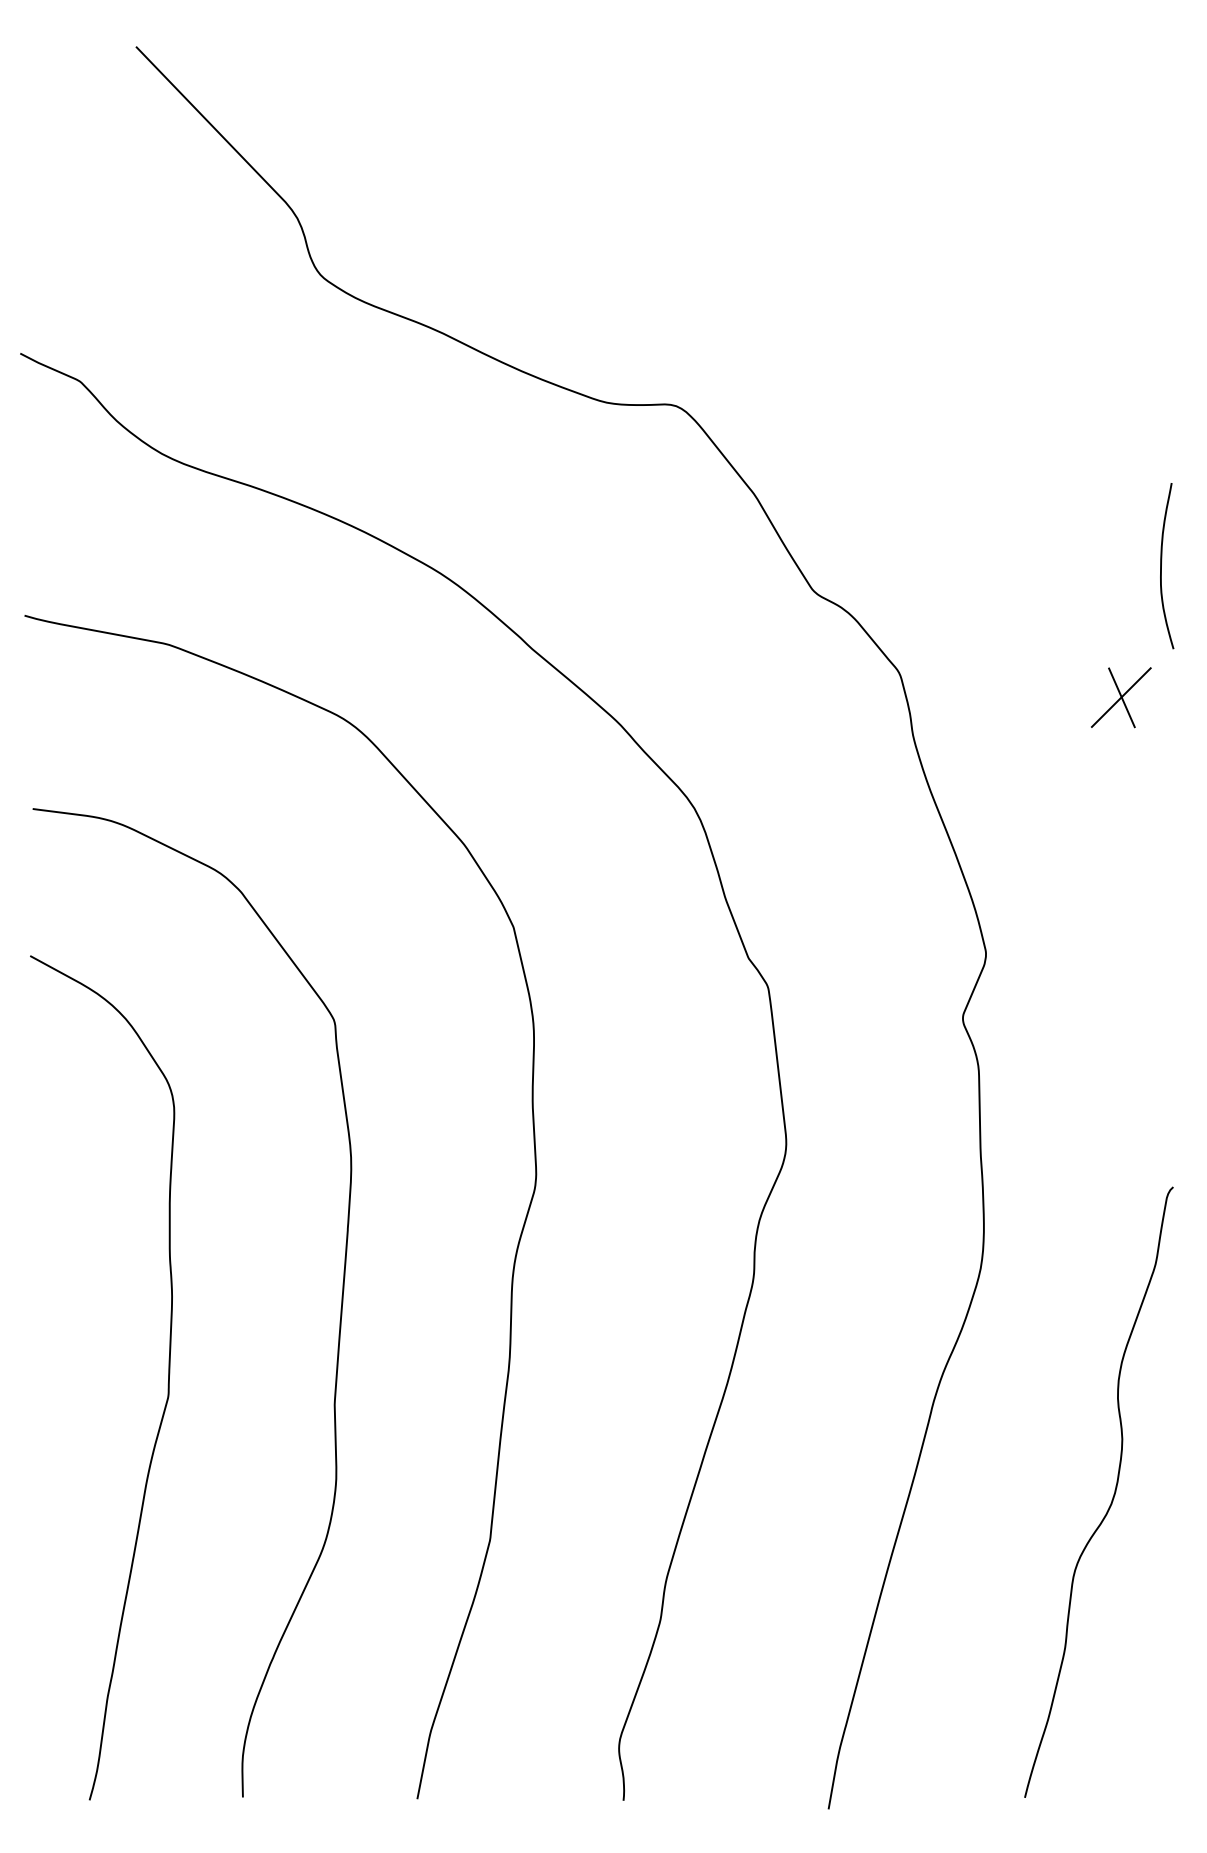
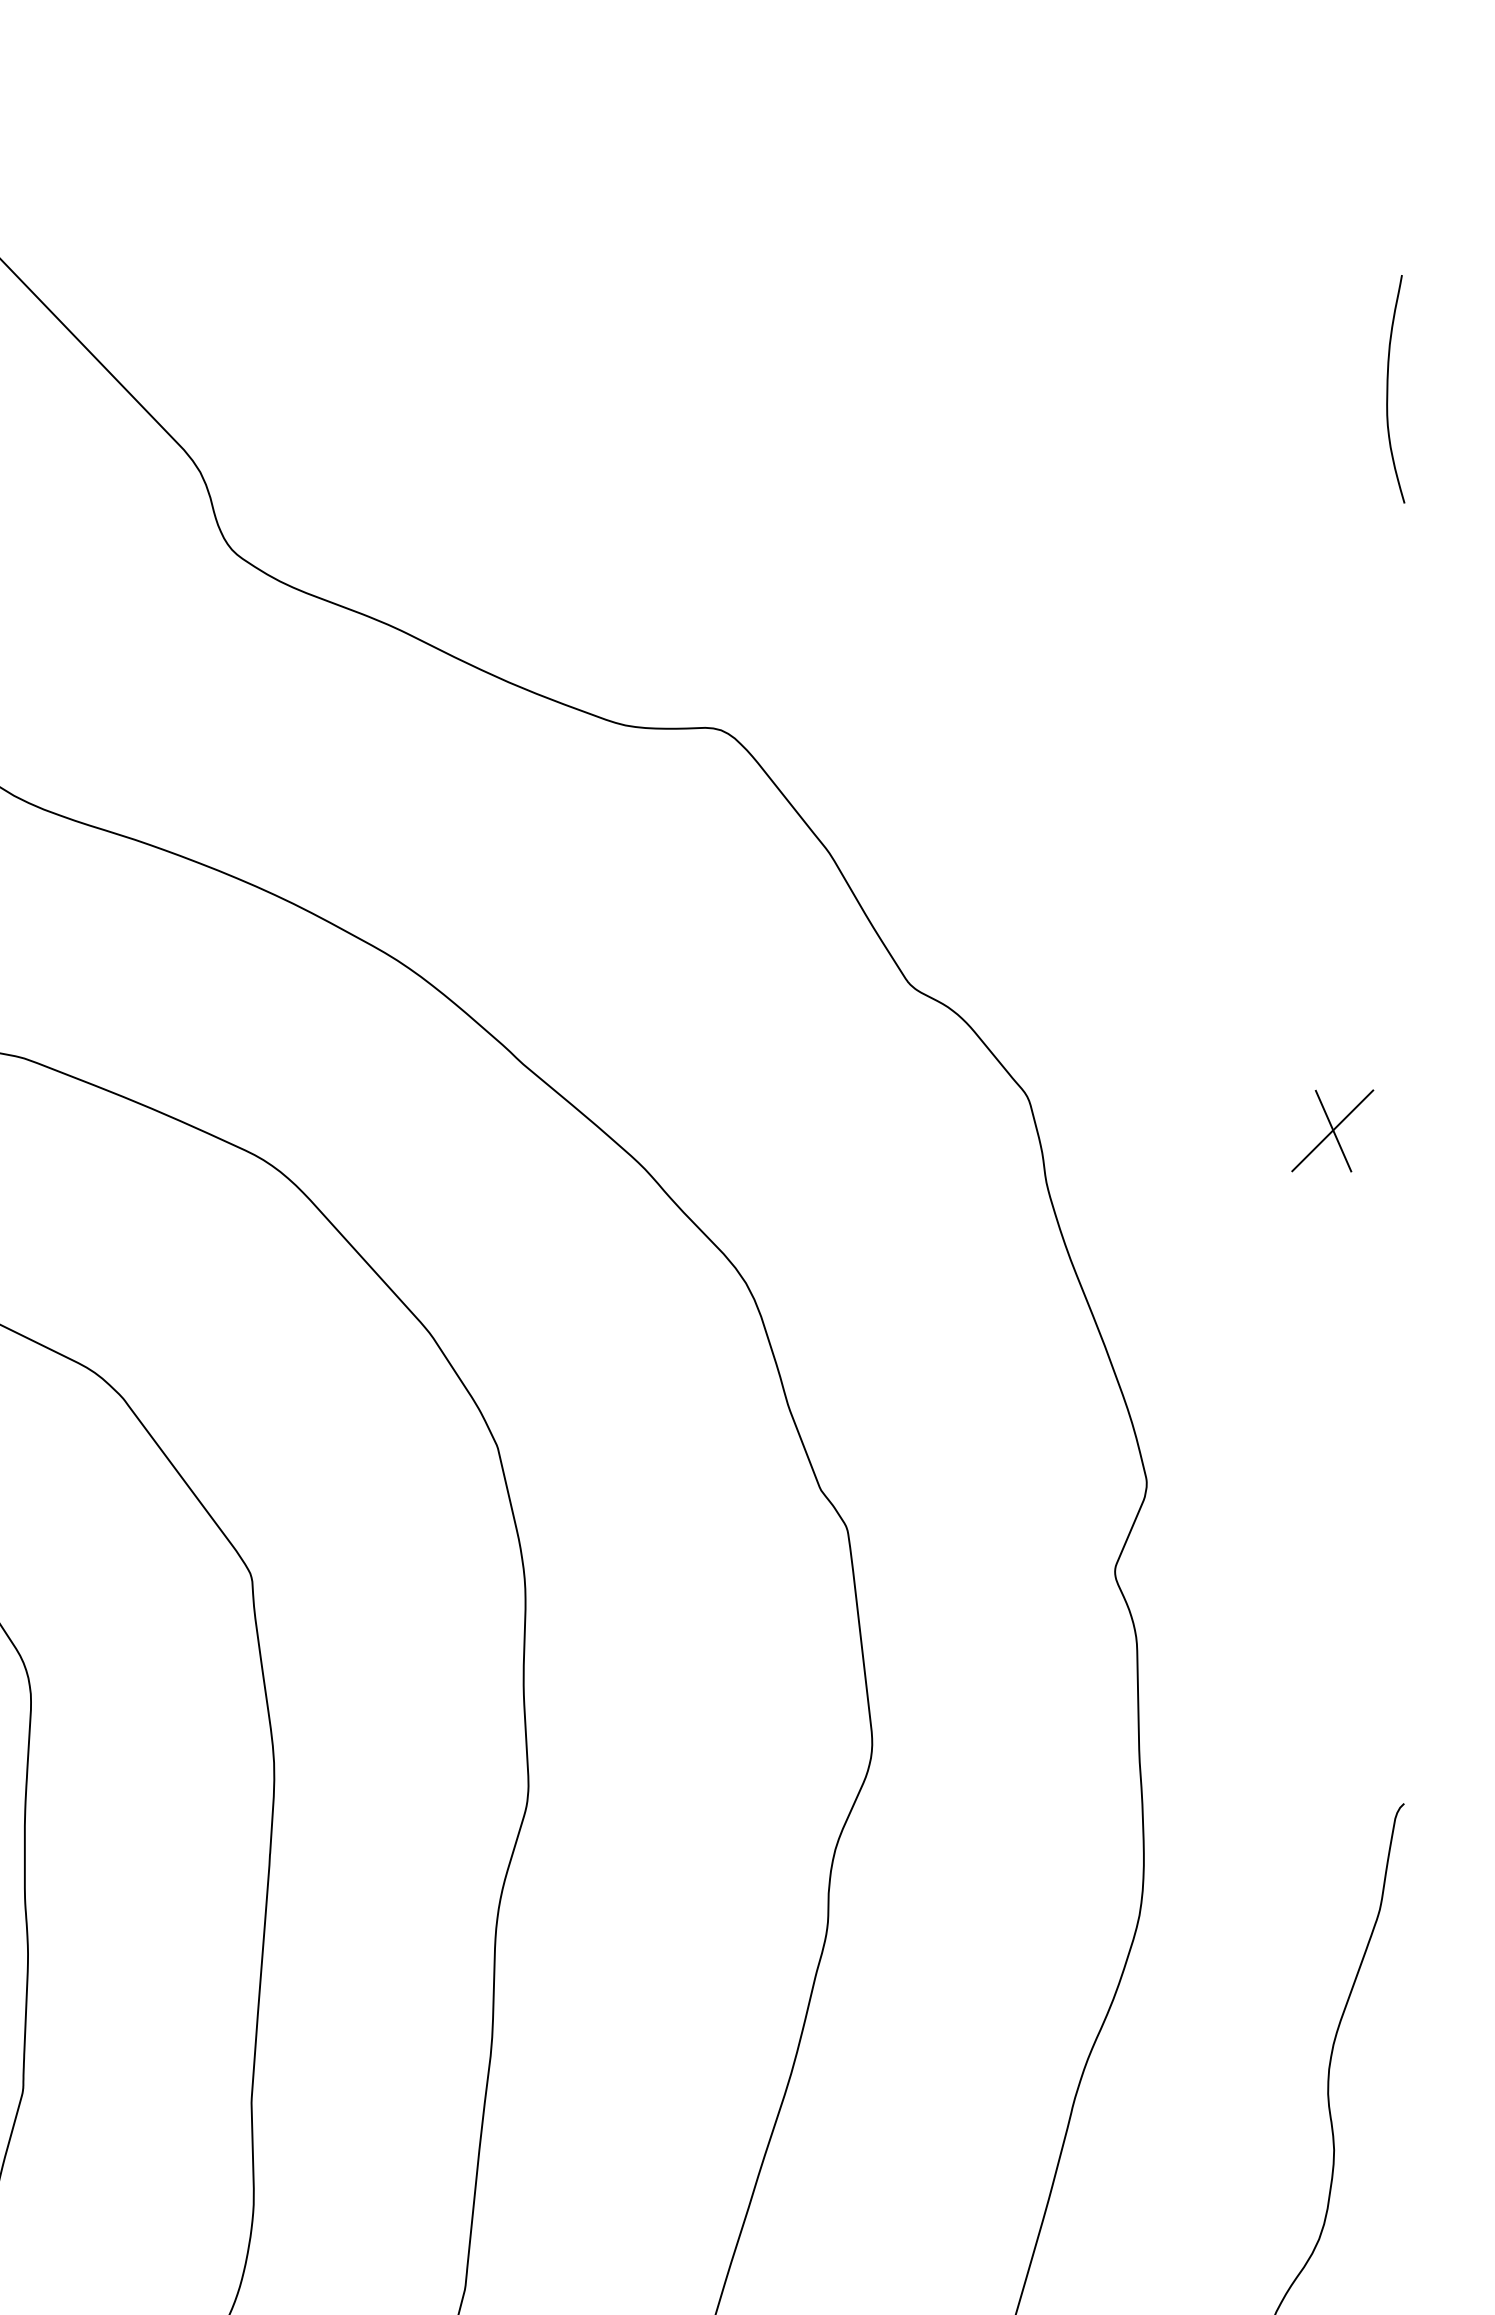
curve: (1161, 566) -> (1387, 389), moved

